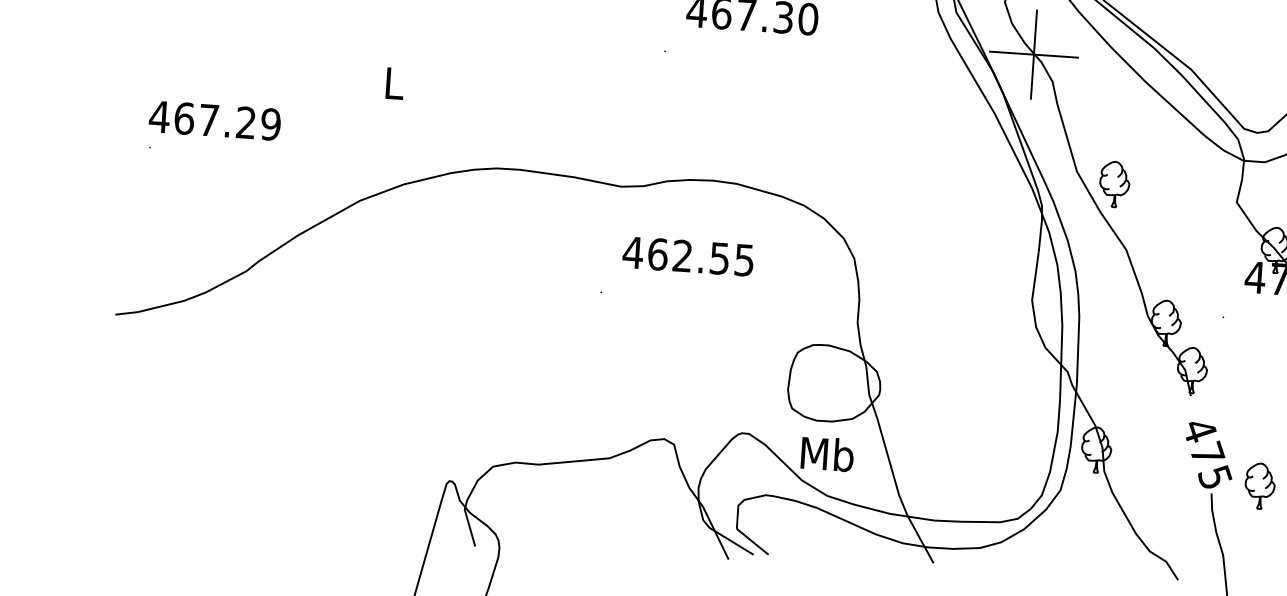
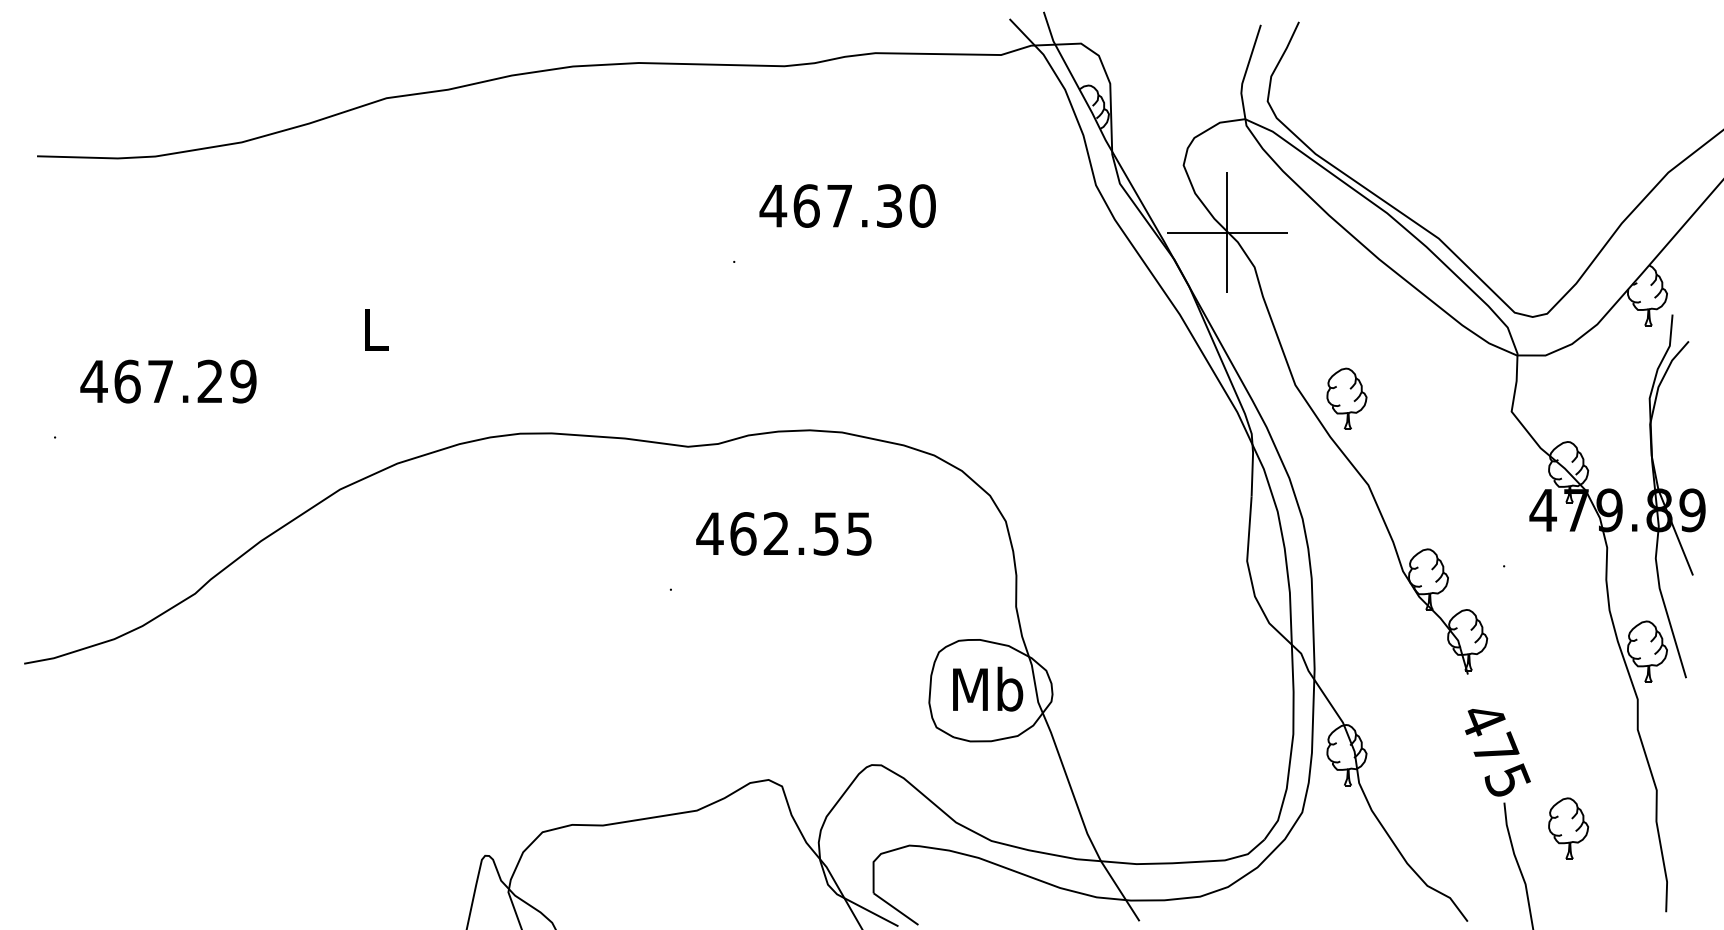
text: (215, 120) -> (168, 381), moved
text: (827, 453) -> (988, 688), moved
part: (1260, 486) -> (1568, 828), moved

